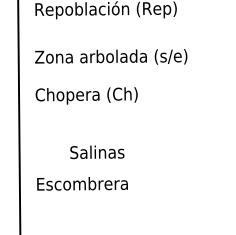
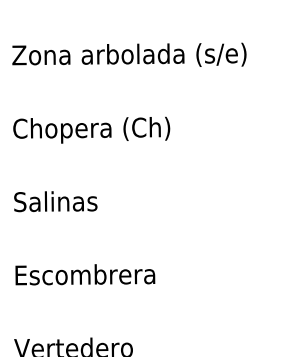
text: (86, 95) -> (91, 129), moved
text: (97, 152) -> (56, 201), moved
text: (82, 183) -> (85, 274), moved

